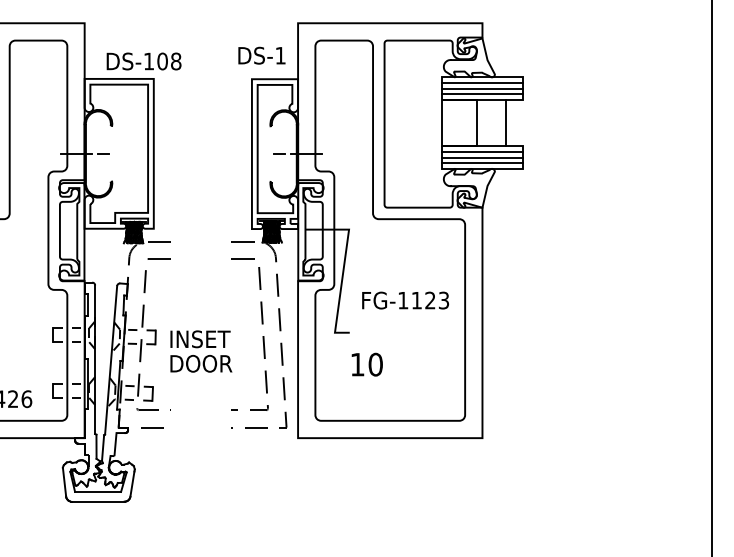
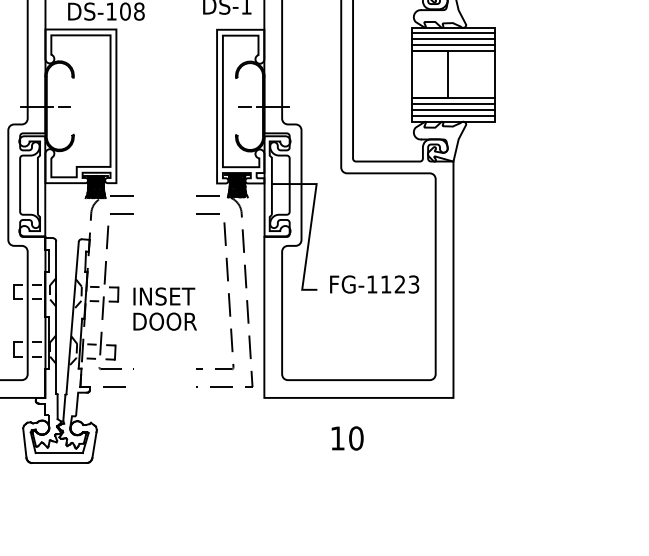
line: (505, 123) -> (494, 75), moved
text: (405, 300) -> (374, 284), moved
text: (366, 364) -> (346, 438), moved

